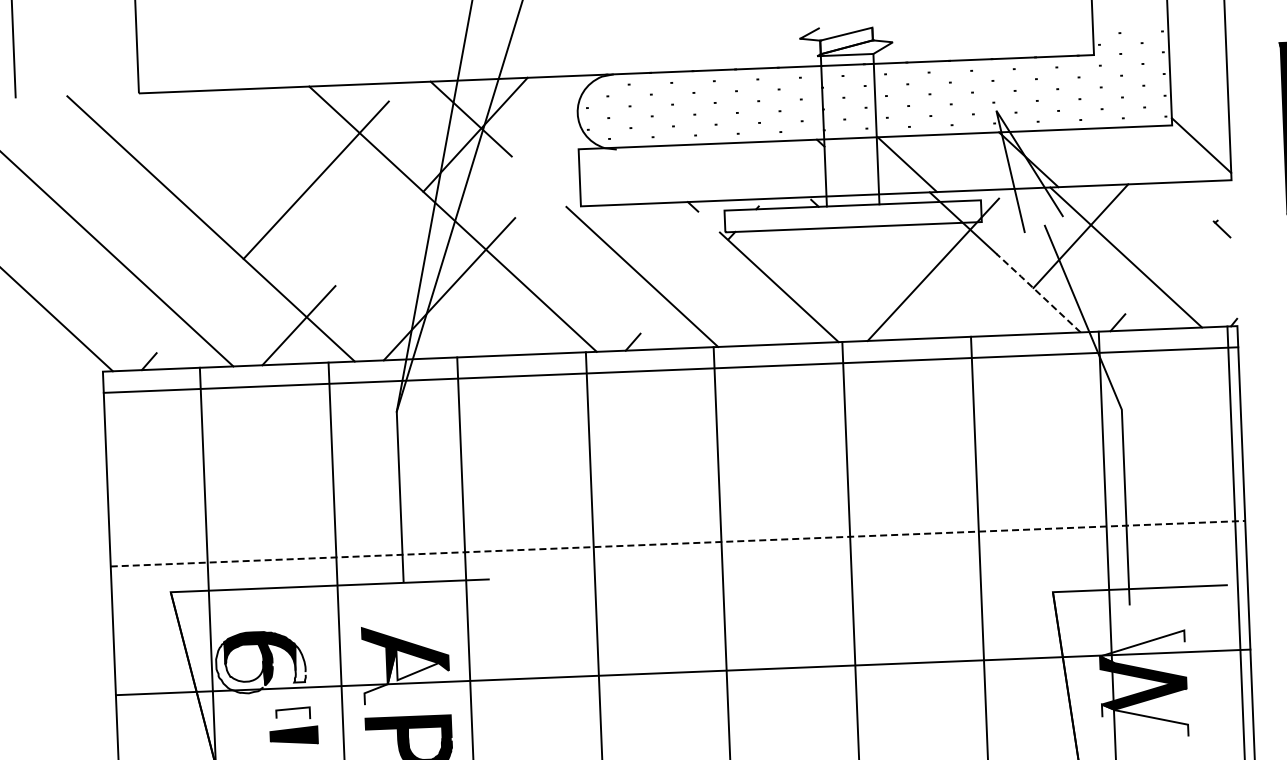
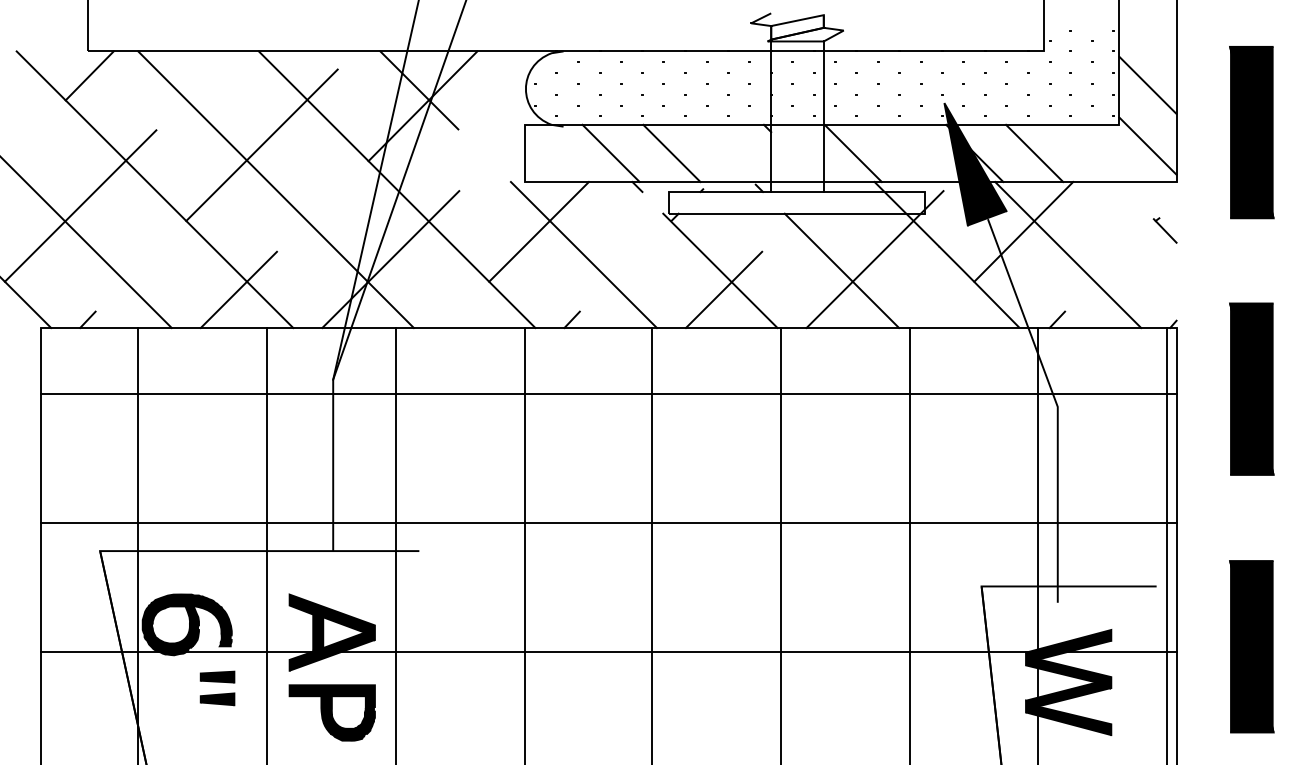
line: (1198, 83) -> (1147, 84), added
line: (141, 117) -> (89, 75), added
line: (1088, 157) -> (1034, 153), added
fill: (1029, 170) -> (975, 164), added
line: (725, 172) -> (671, 153), added
line: (664, 174) -> (610, 153), added
line: (331, 223) -> (275, 189), added
part: (1221, 229) -> (1164, 230), size x1.43
line: (137, 247) -> (80, 205), added
line: (595, 255) -> (538, 231), added
line: (900, 282) -> (841, 270), added
line: (1037, 292) -> (978, 286), dashed -> solid
line: (783, 305) -> (723, 289), added
line: (670, 370) -> (608, 394), moved
line: (677, 543) -> (608, 522), dashed -> solid
fill: (1142, 646) -> (1068, 644), added
fill: (299, 663) -> (225, 627), added
fill: (240, 666) -> (166, 628), added
fill: (405, 676) -> (331, 644), added
fill: (293, 713) -> (217, 677), added
fill: (1145, 720) -> (1068, 718), added
part: (294, 735) -> (217, 699), size x0.71

